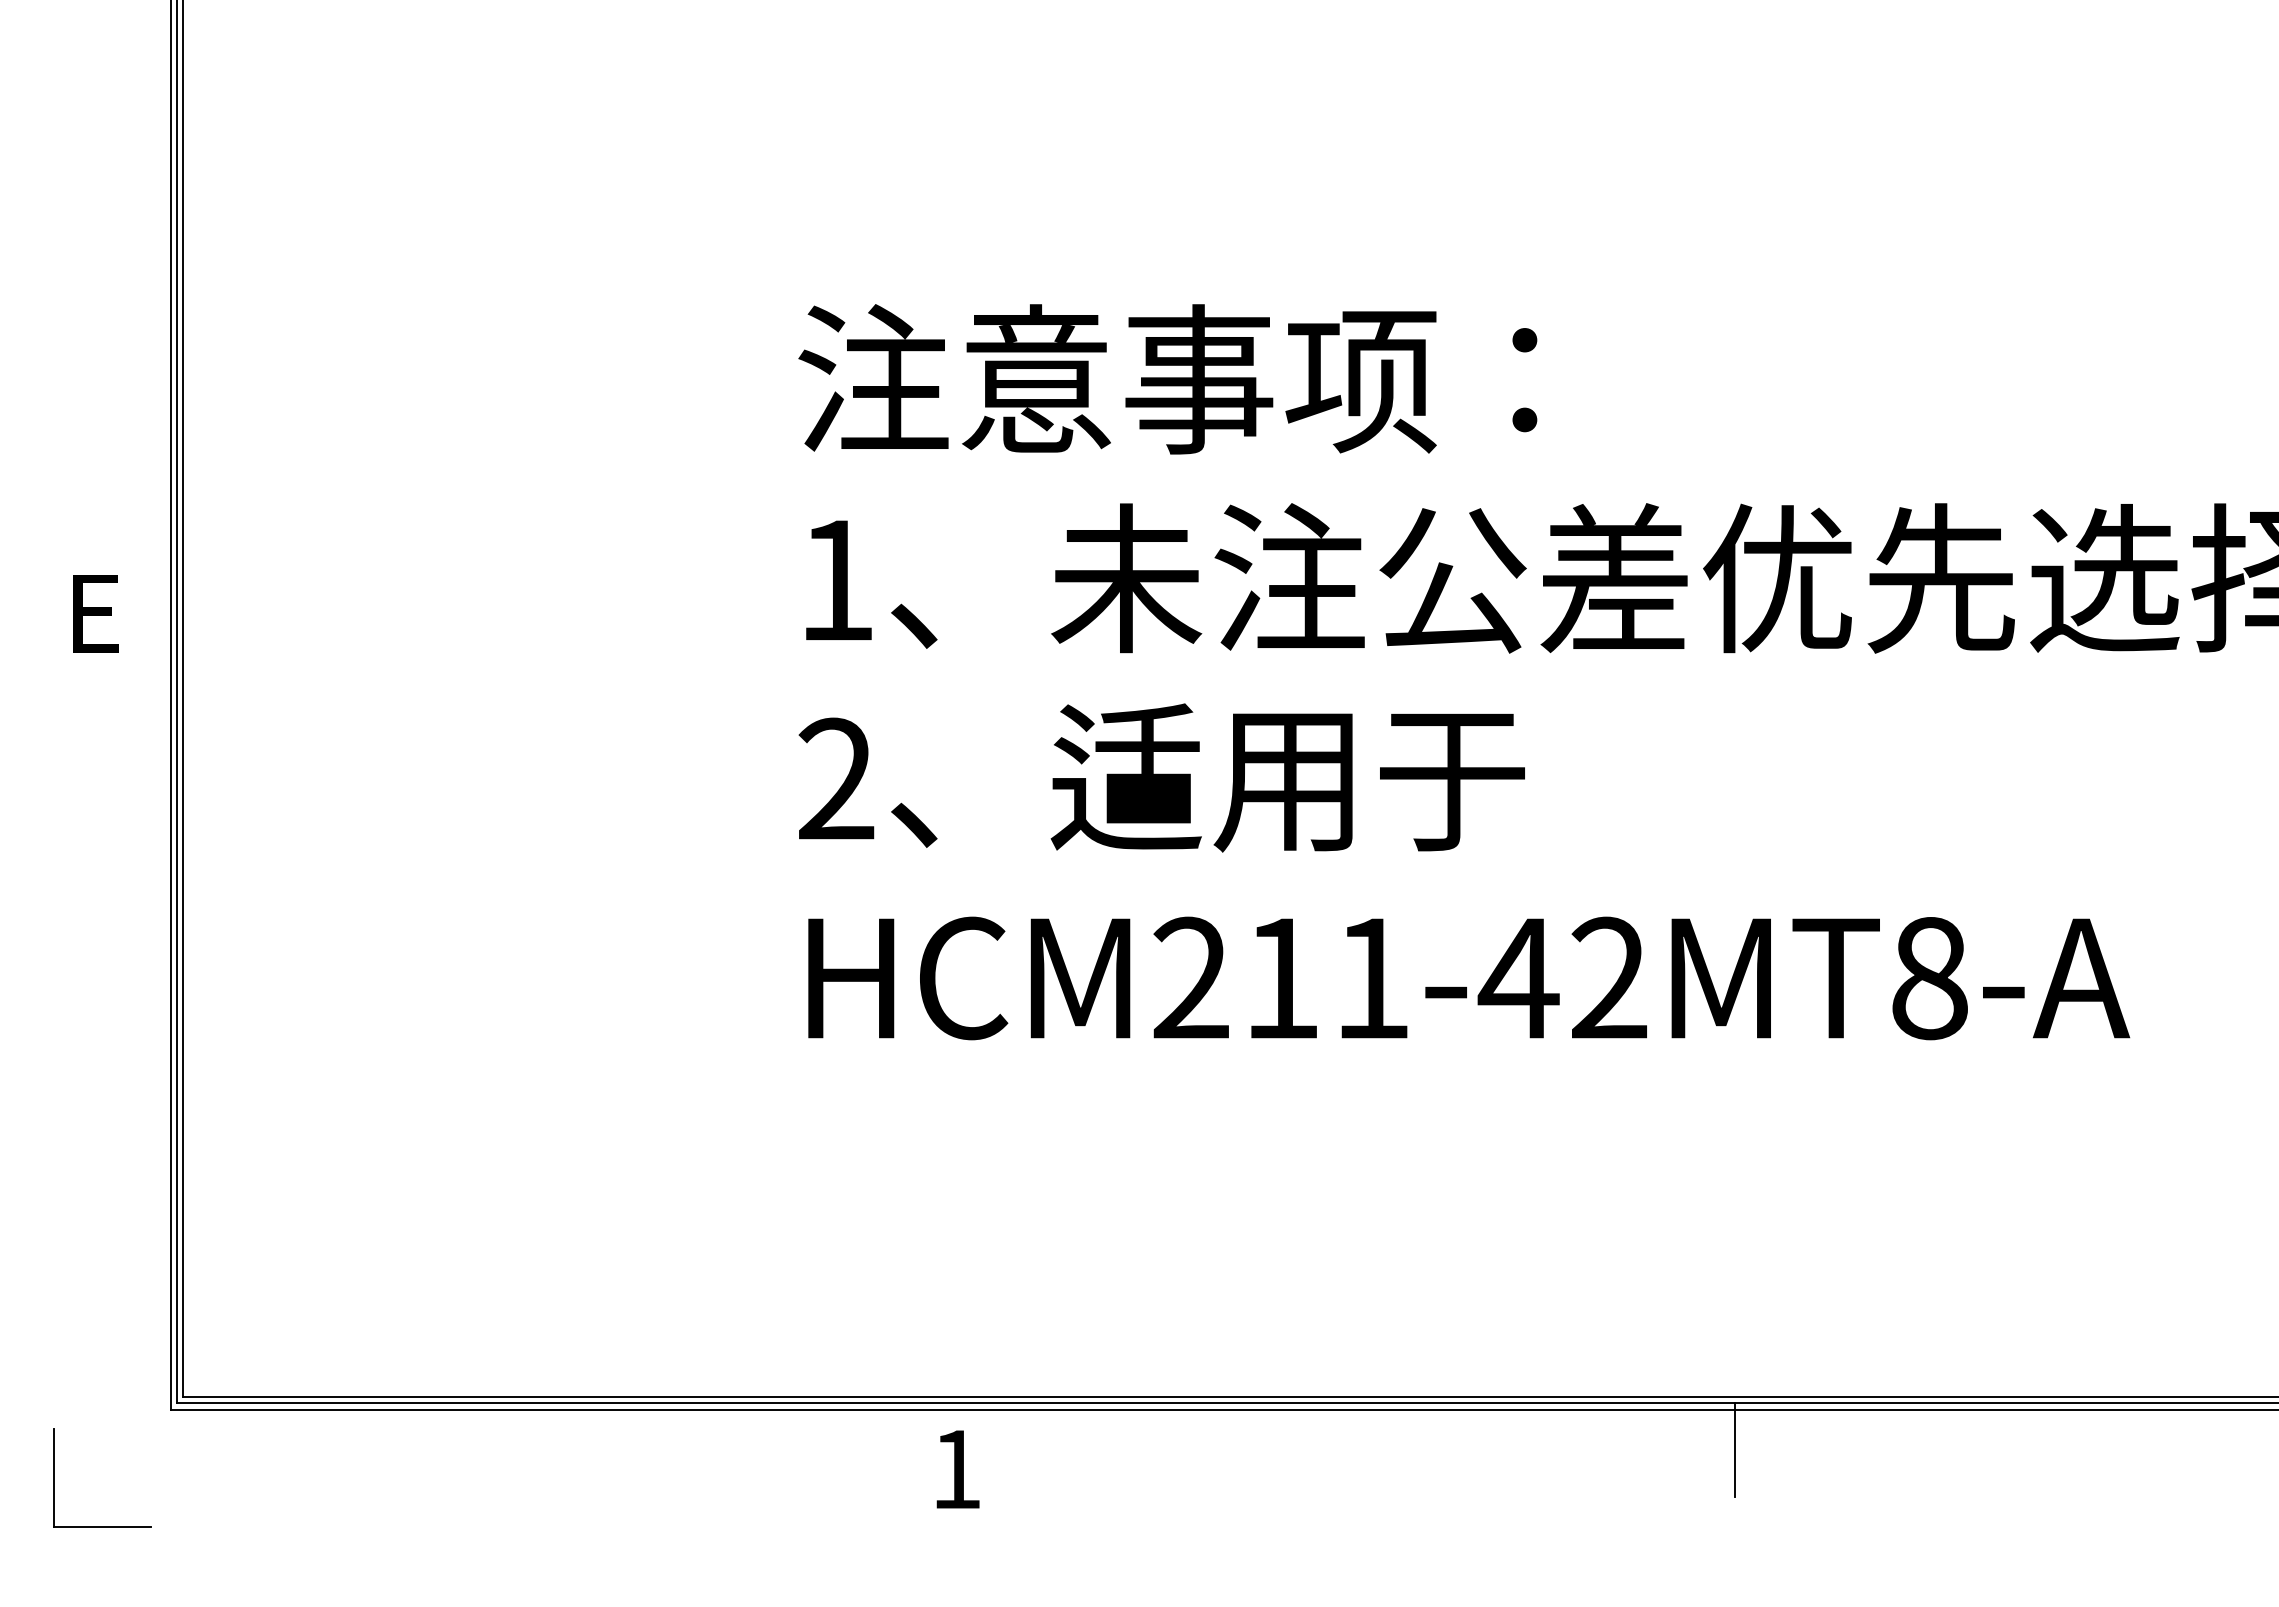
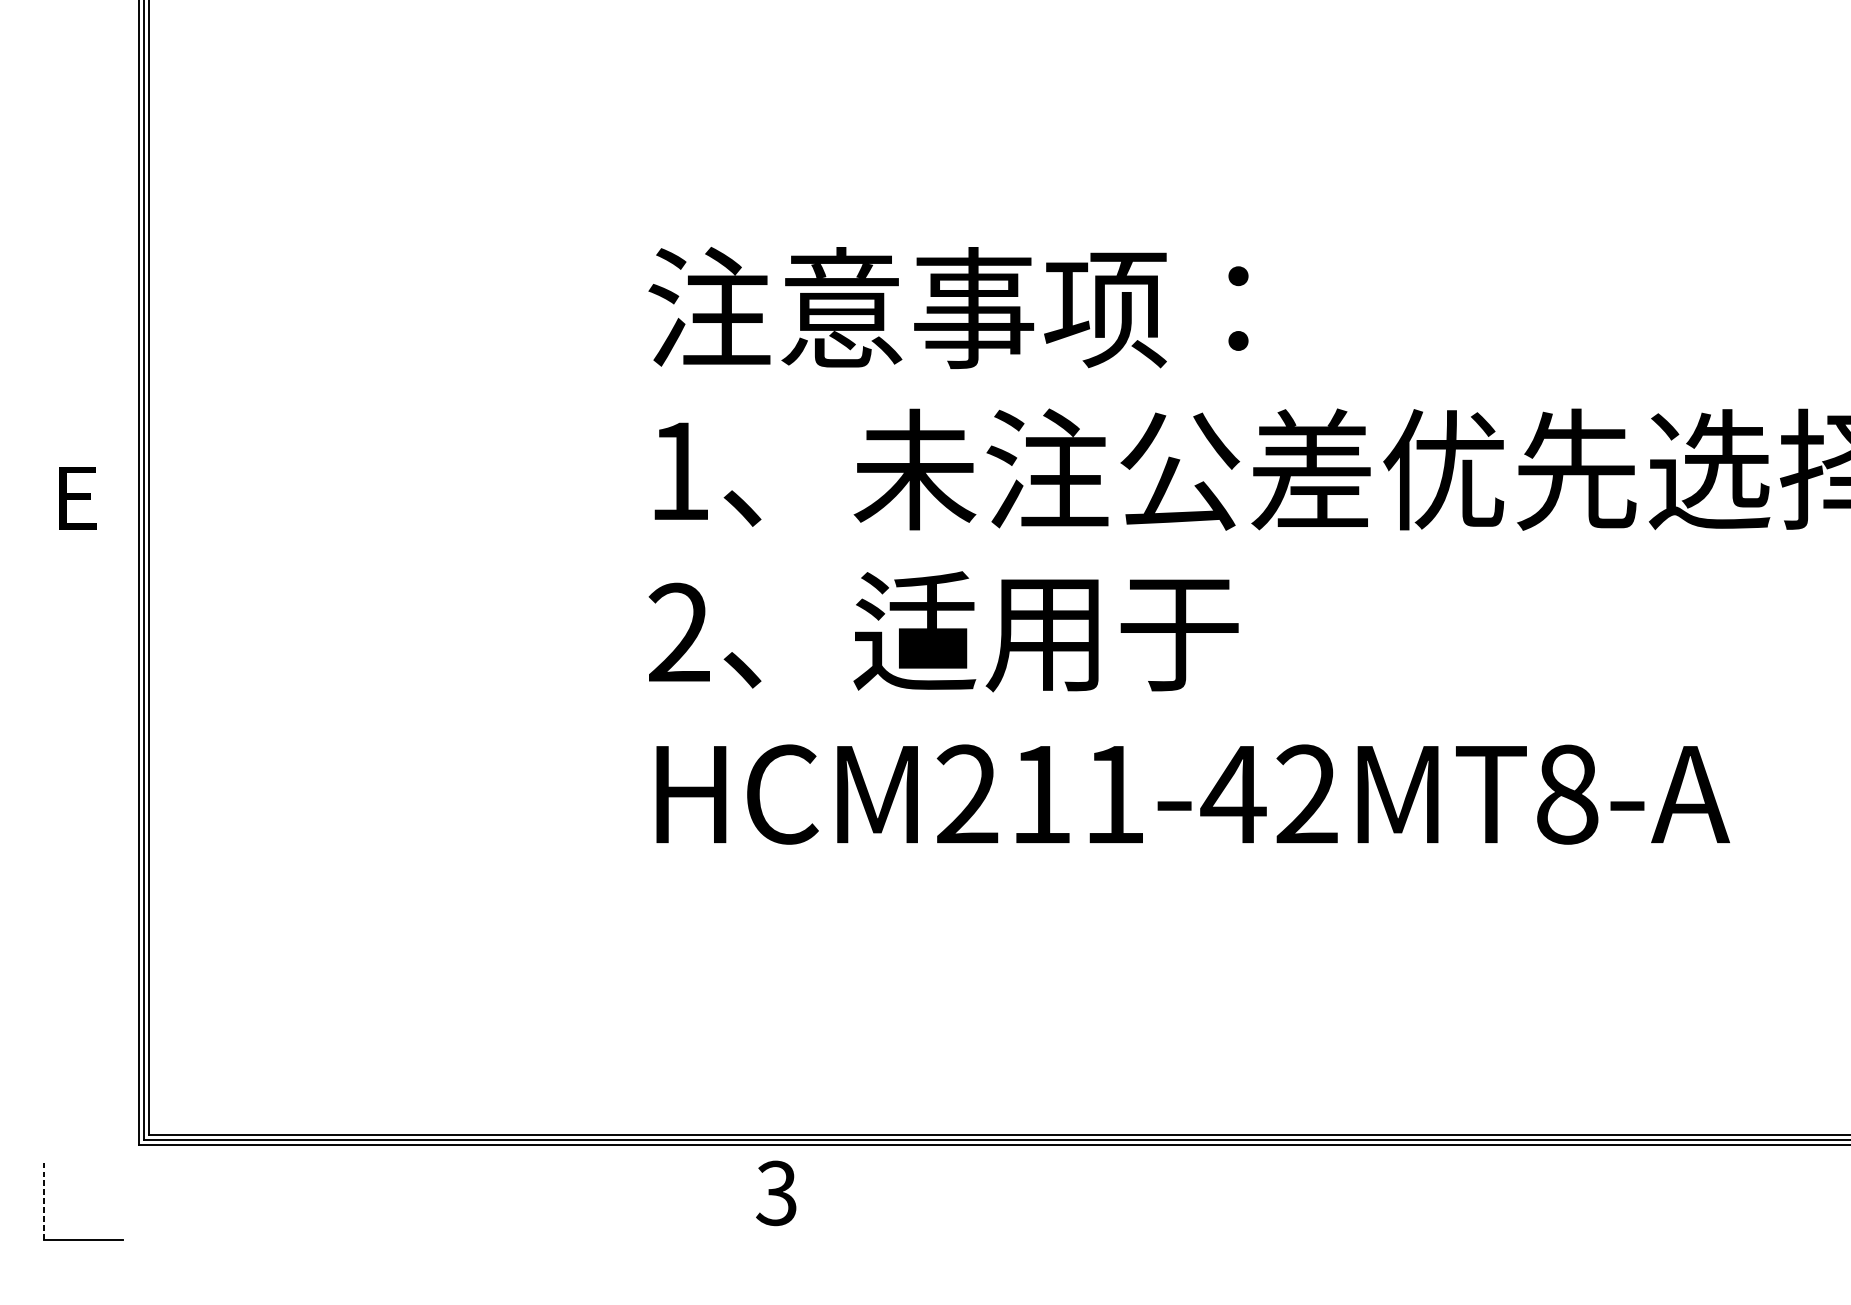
line: (1734, 1449) -> (1408, 1177), removed
text: (955, 1469) -> (776, 1193), 1 -> 3
line: (53, 1477) -> (43, 1199), solid -> dashed

